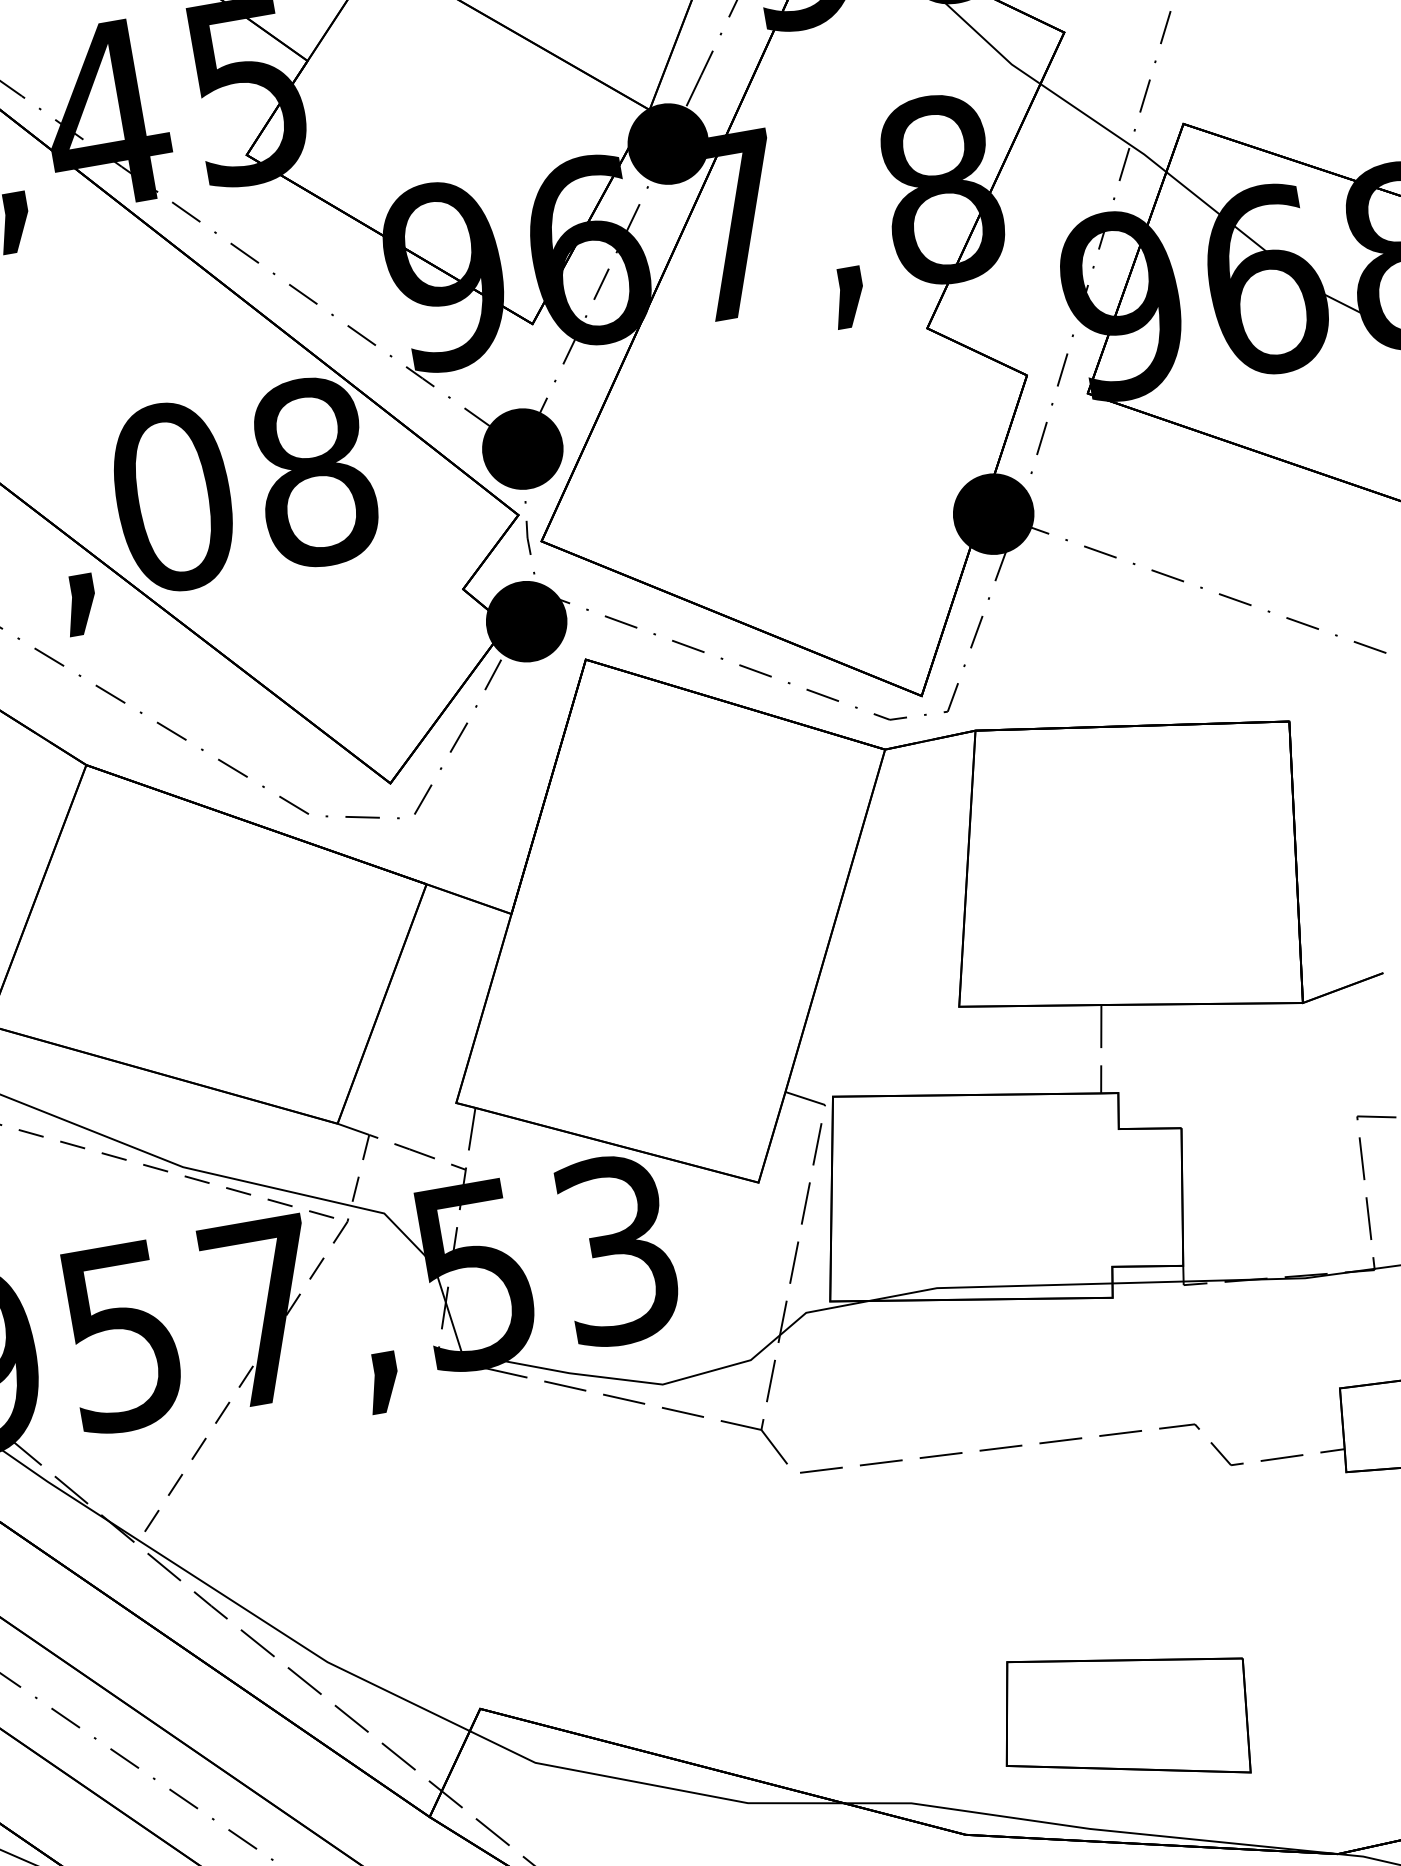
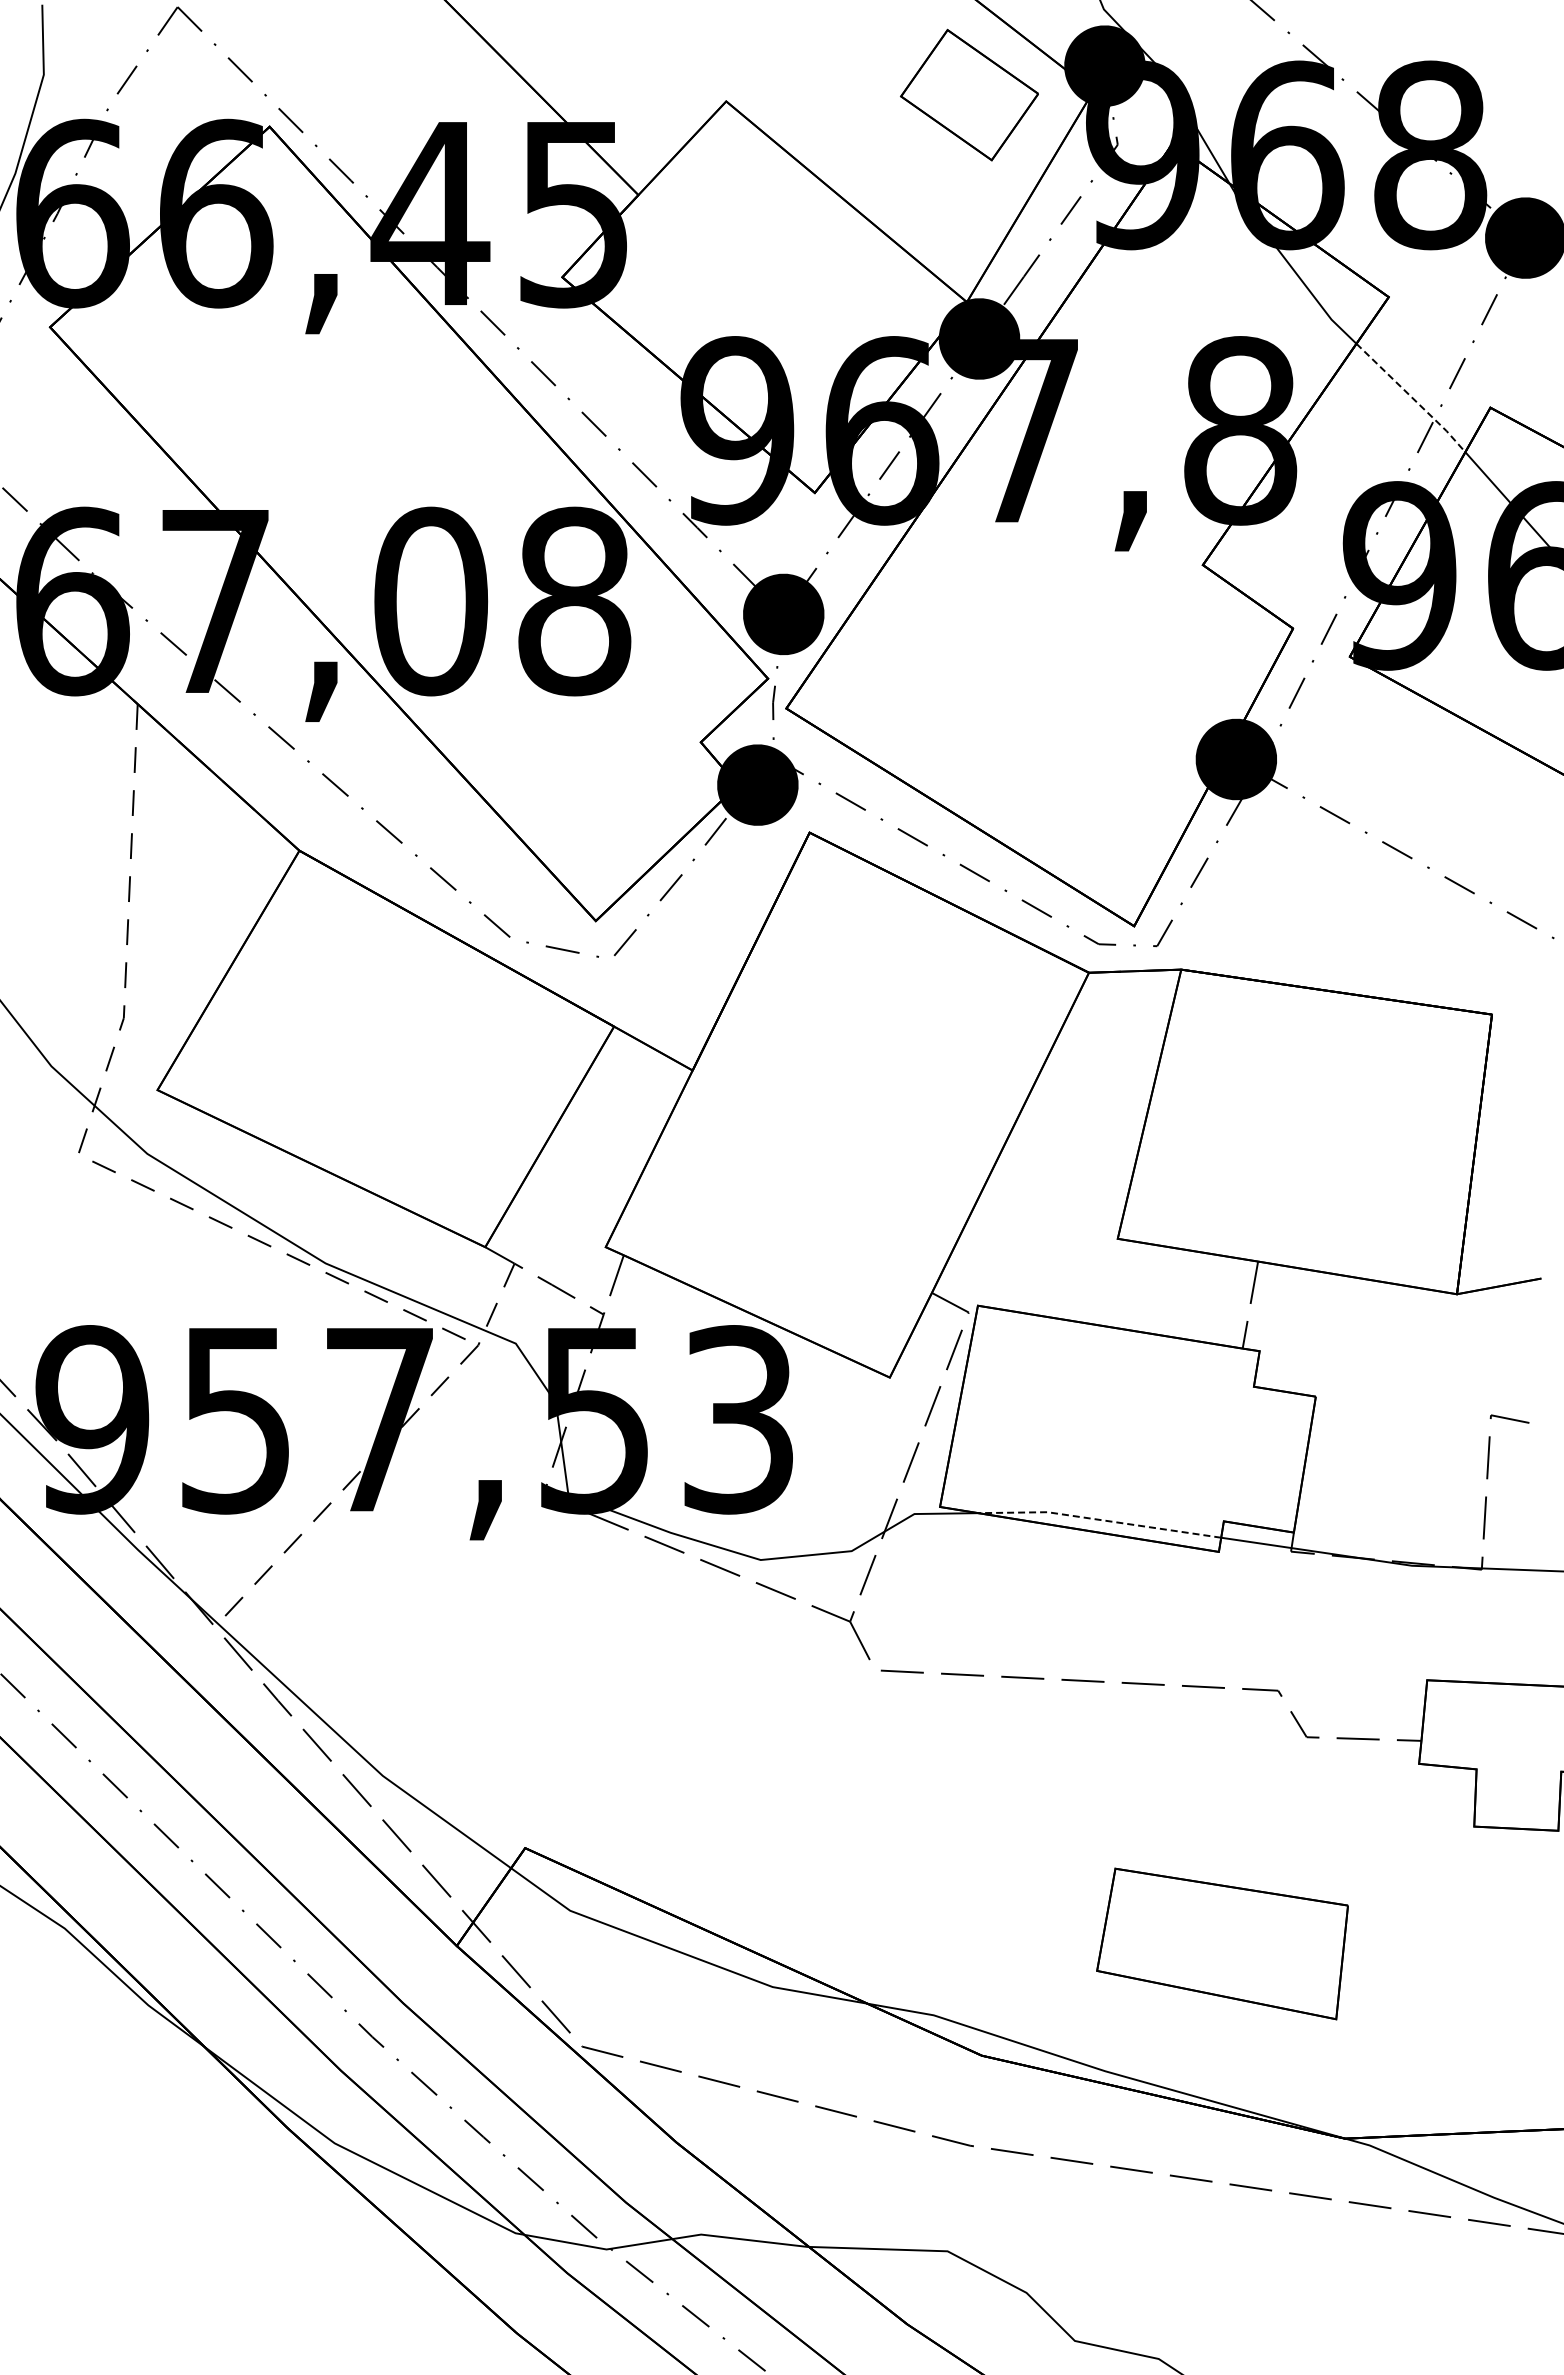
line: (1104, 127) -> (1412, 397), solid -> dashed
line: (988, 1286) -> (1098, 1519), solid -> dashed
part: (1125, 1717) -> (1222, 1943), moved

